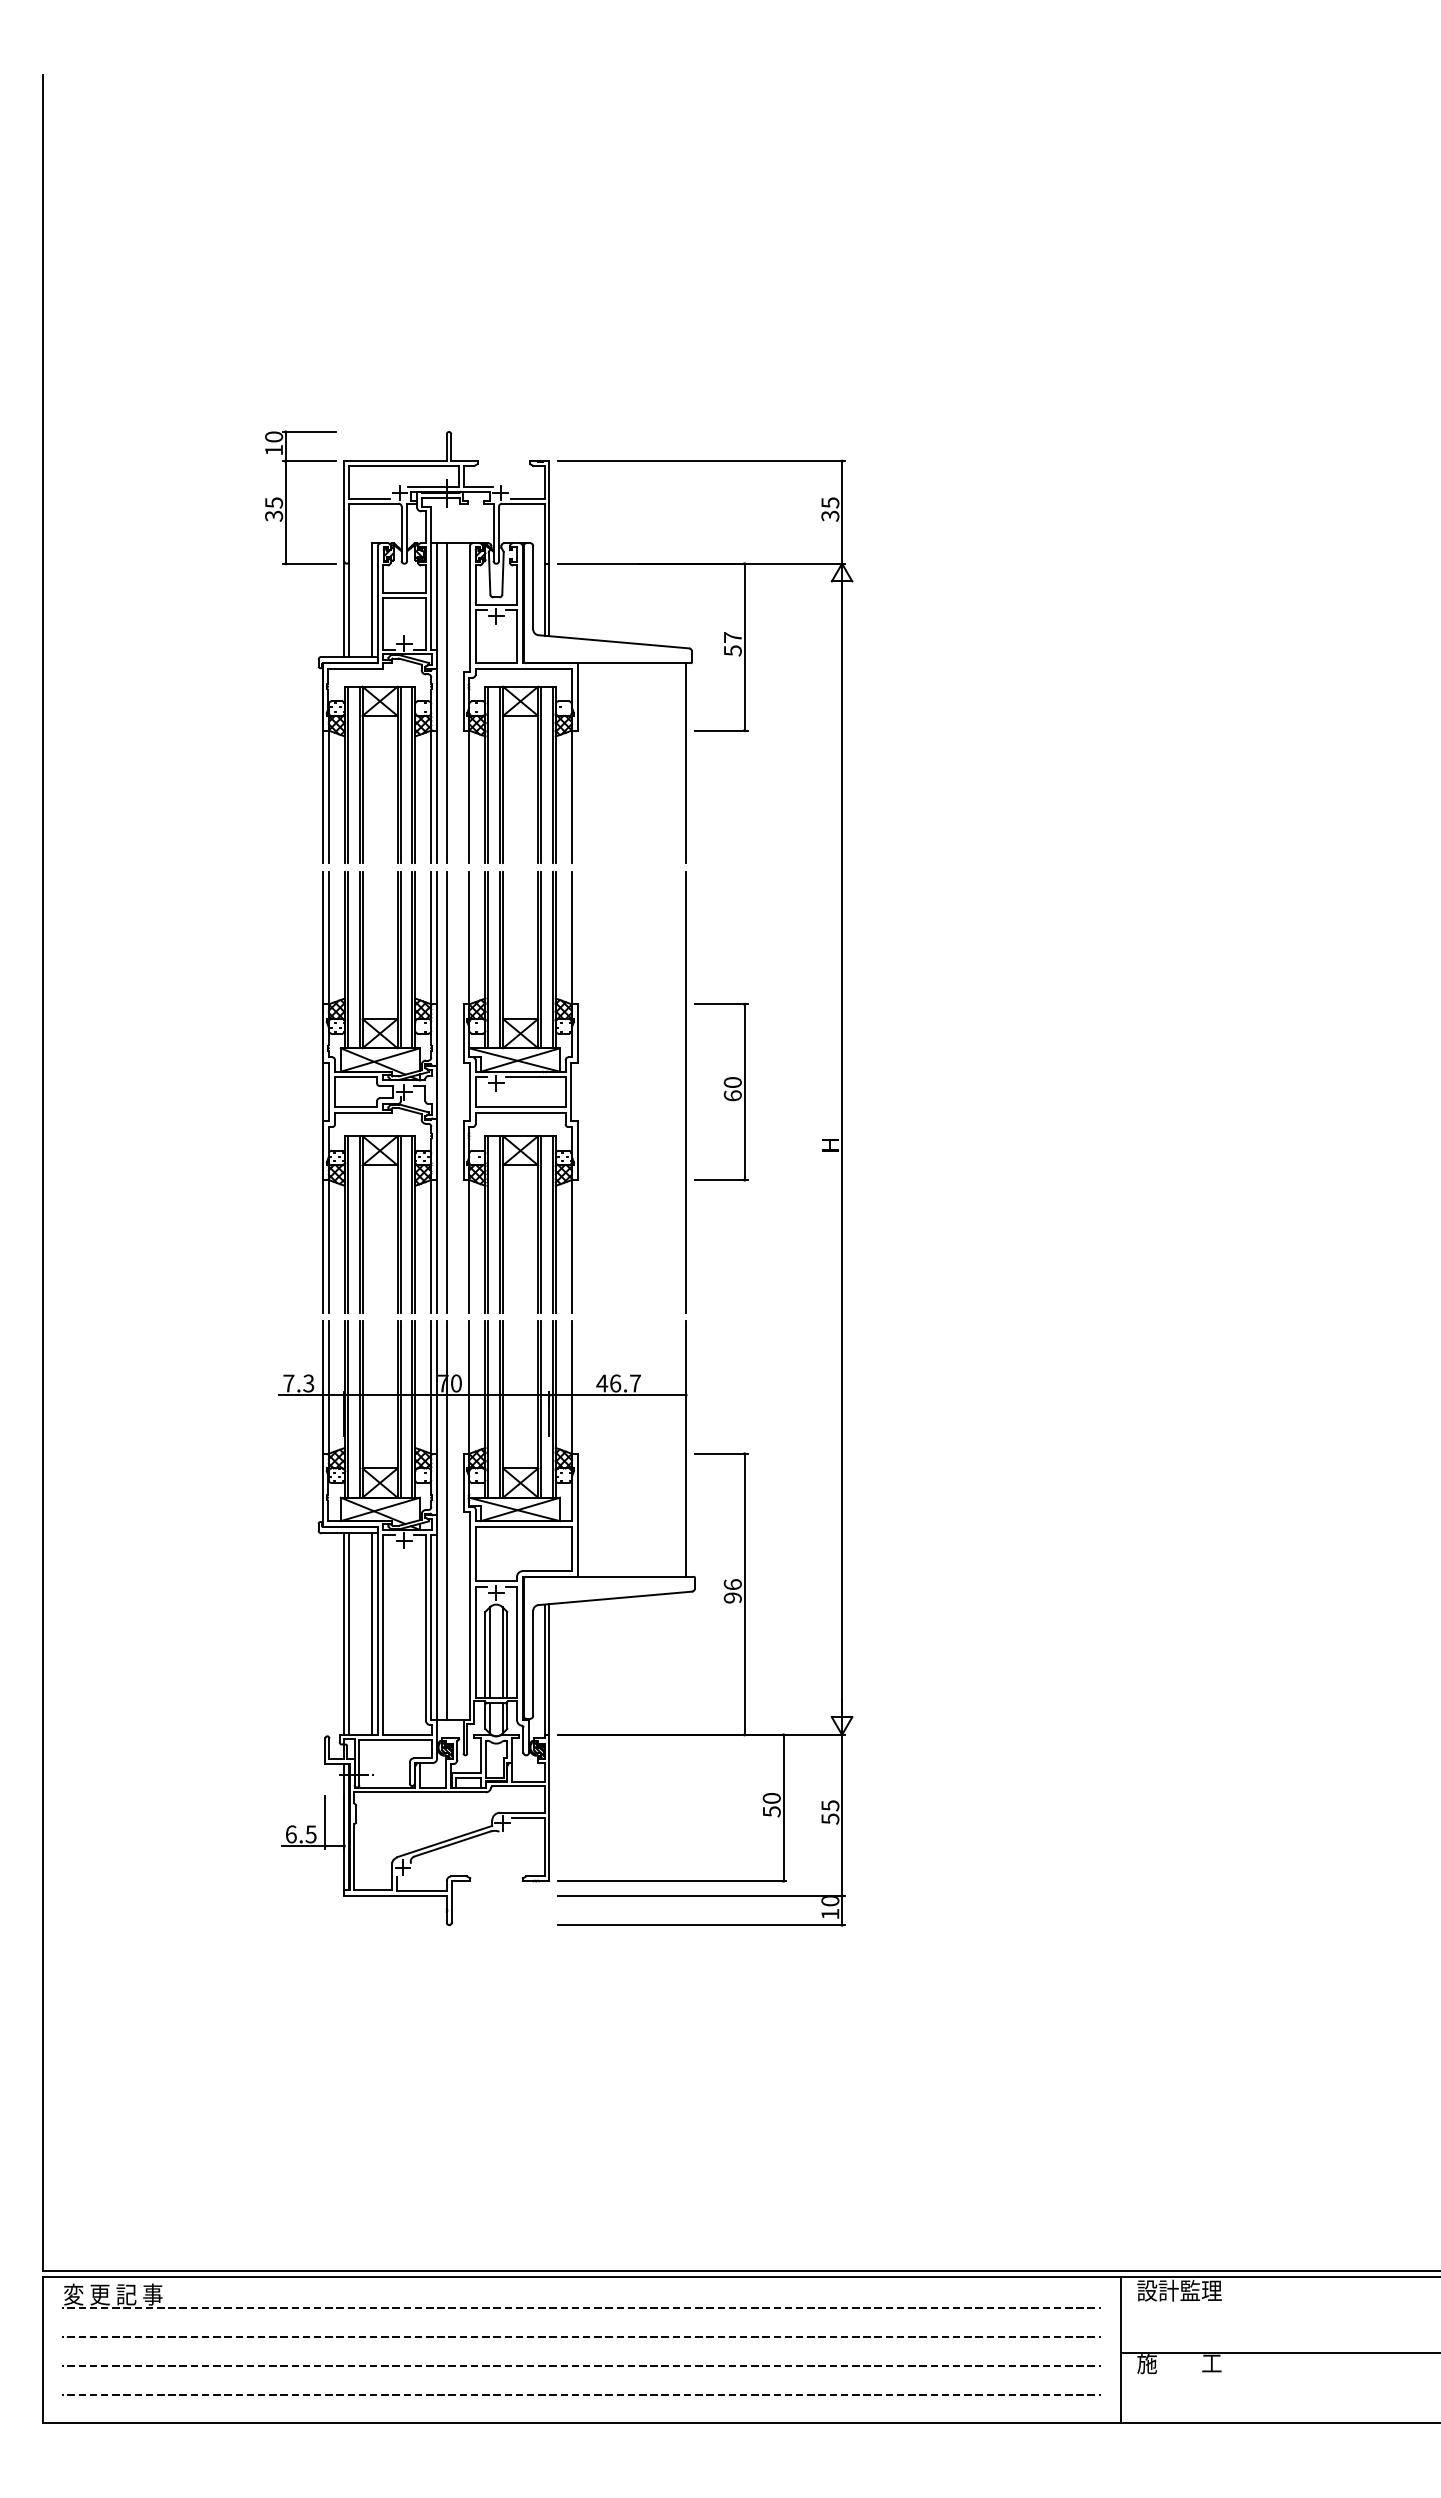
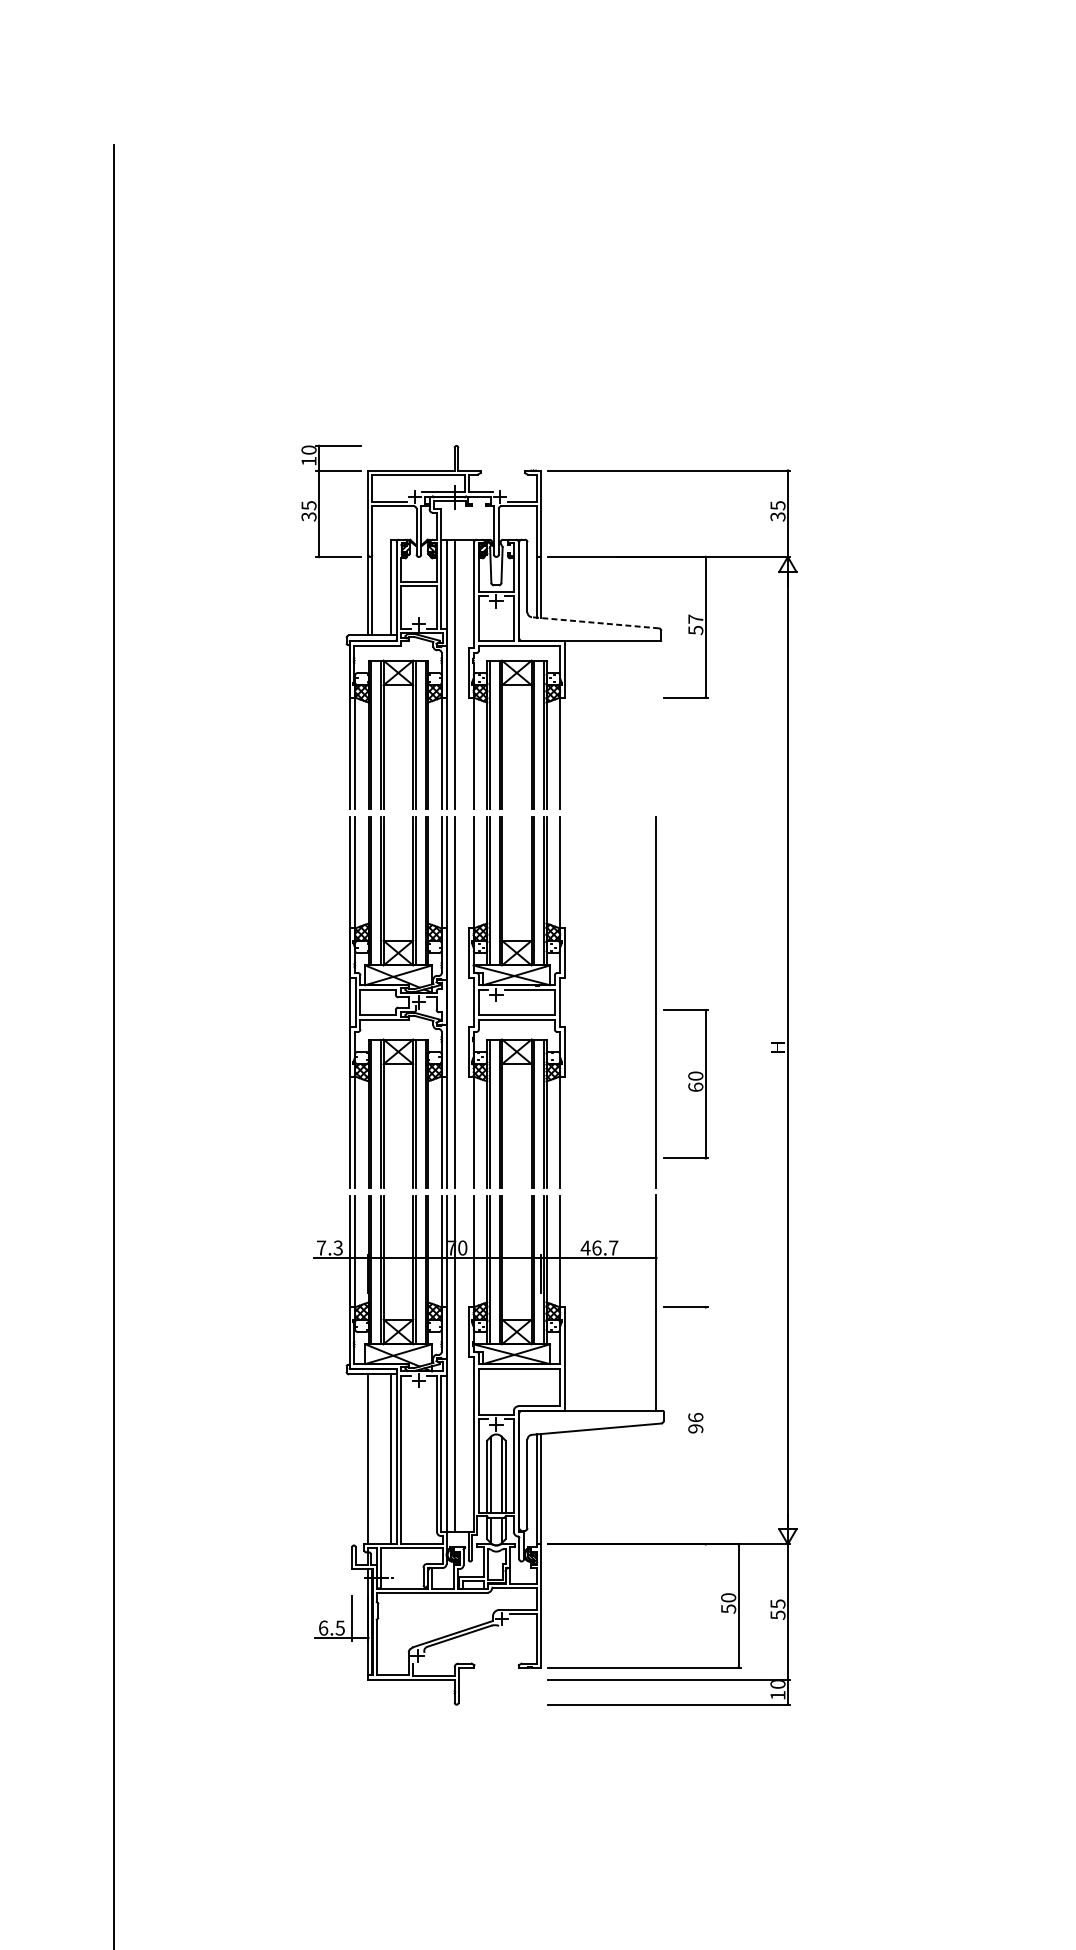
line: (613, 641) -> (595, 622), solid -> dashed
line: (686, 763) -> (656, 725), removed
part: (721, 1091) -> (686, 1083), moved
line: (744, 1593) -> (705, 1425), removed
line: (349, 1633) -> (372, 1458), removed

